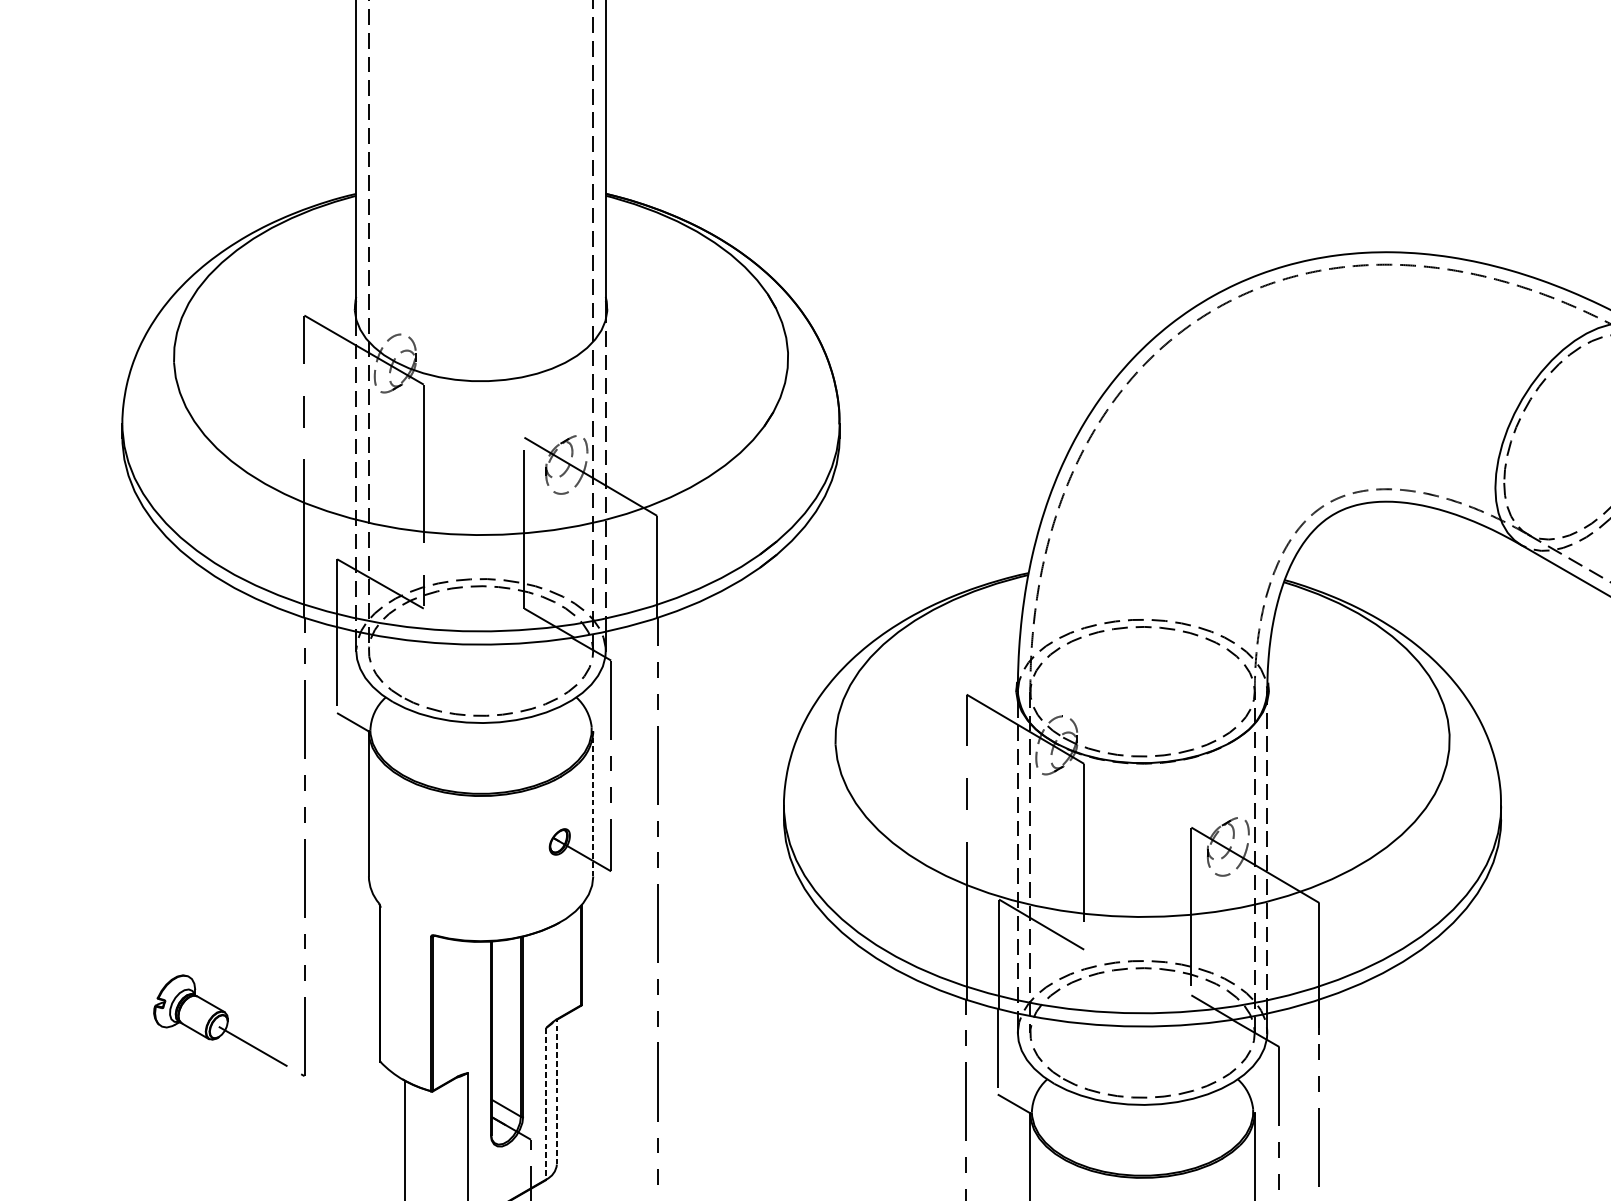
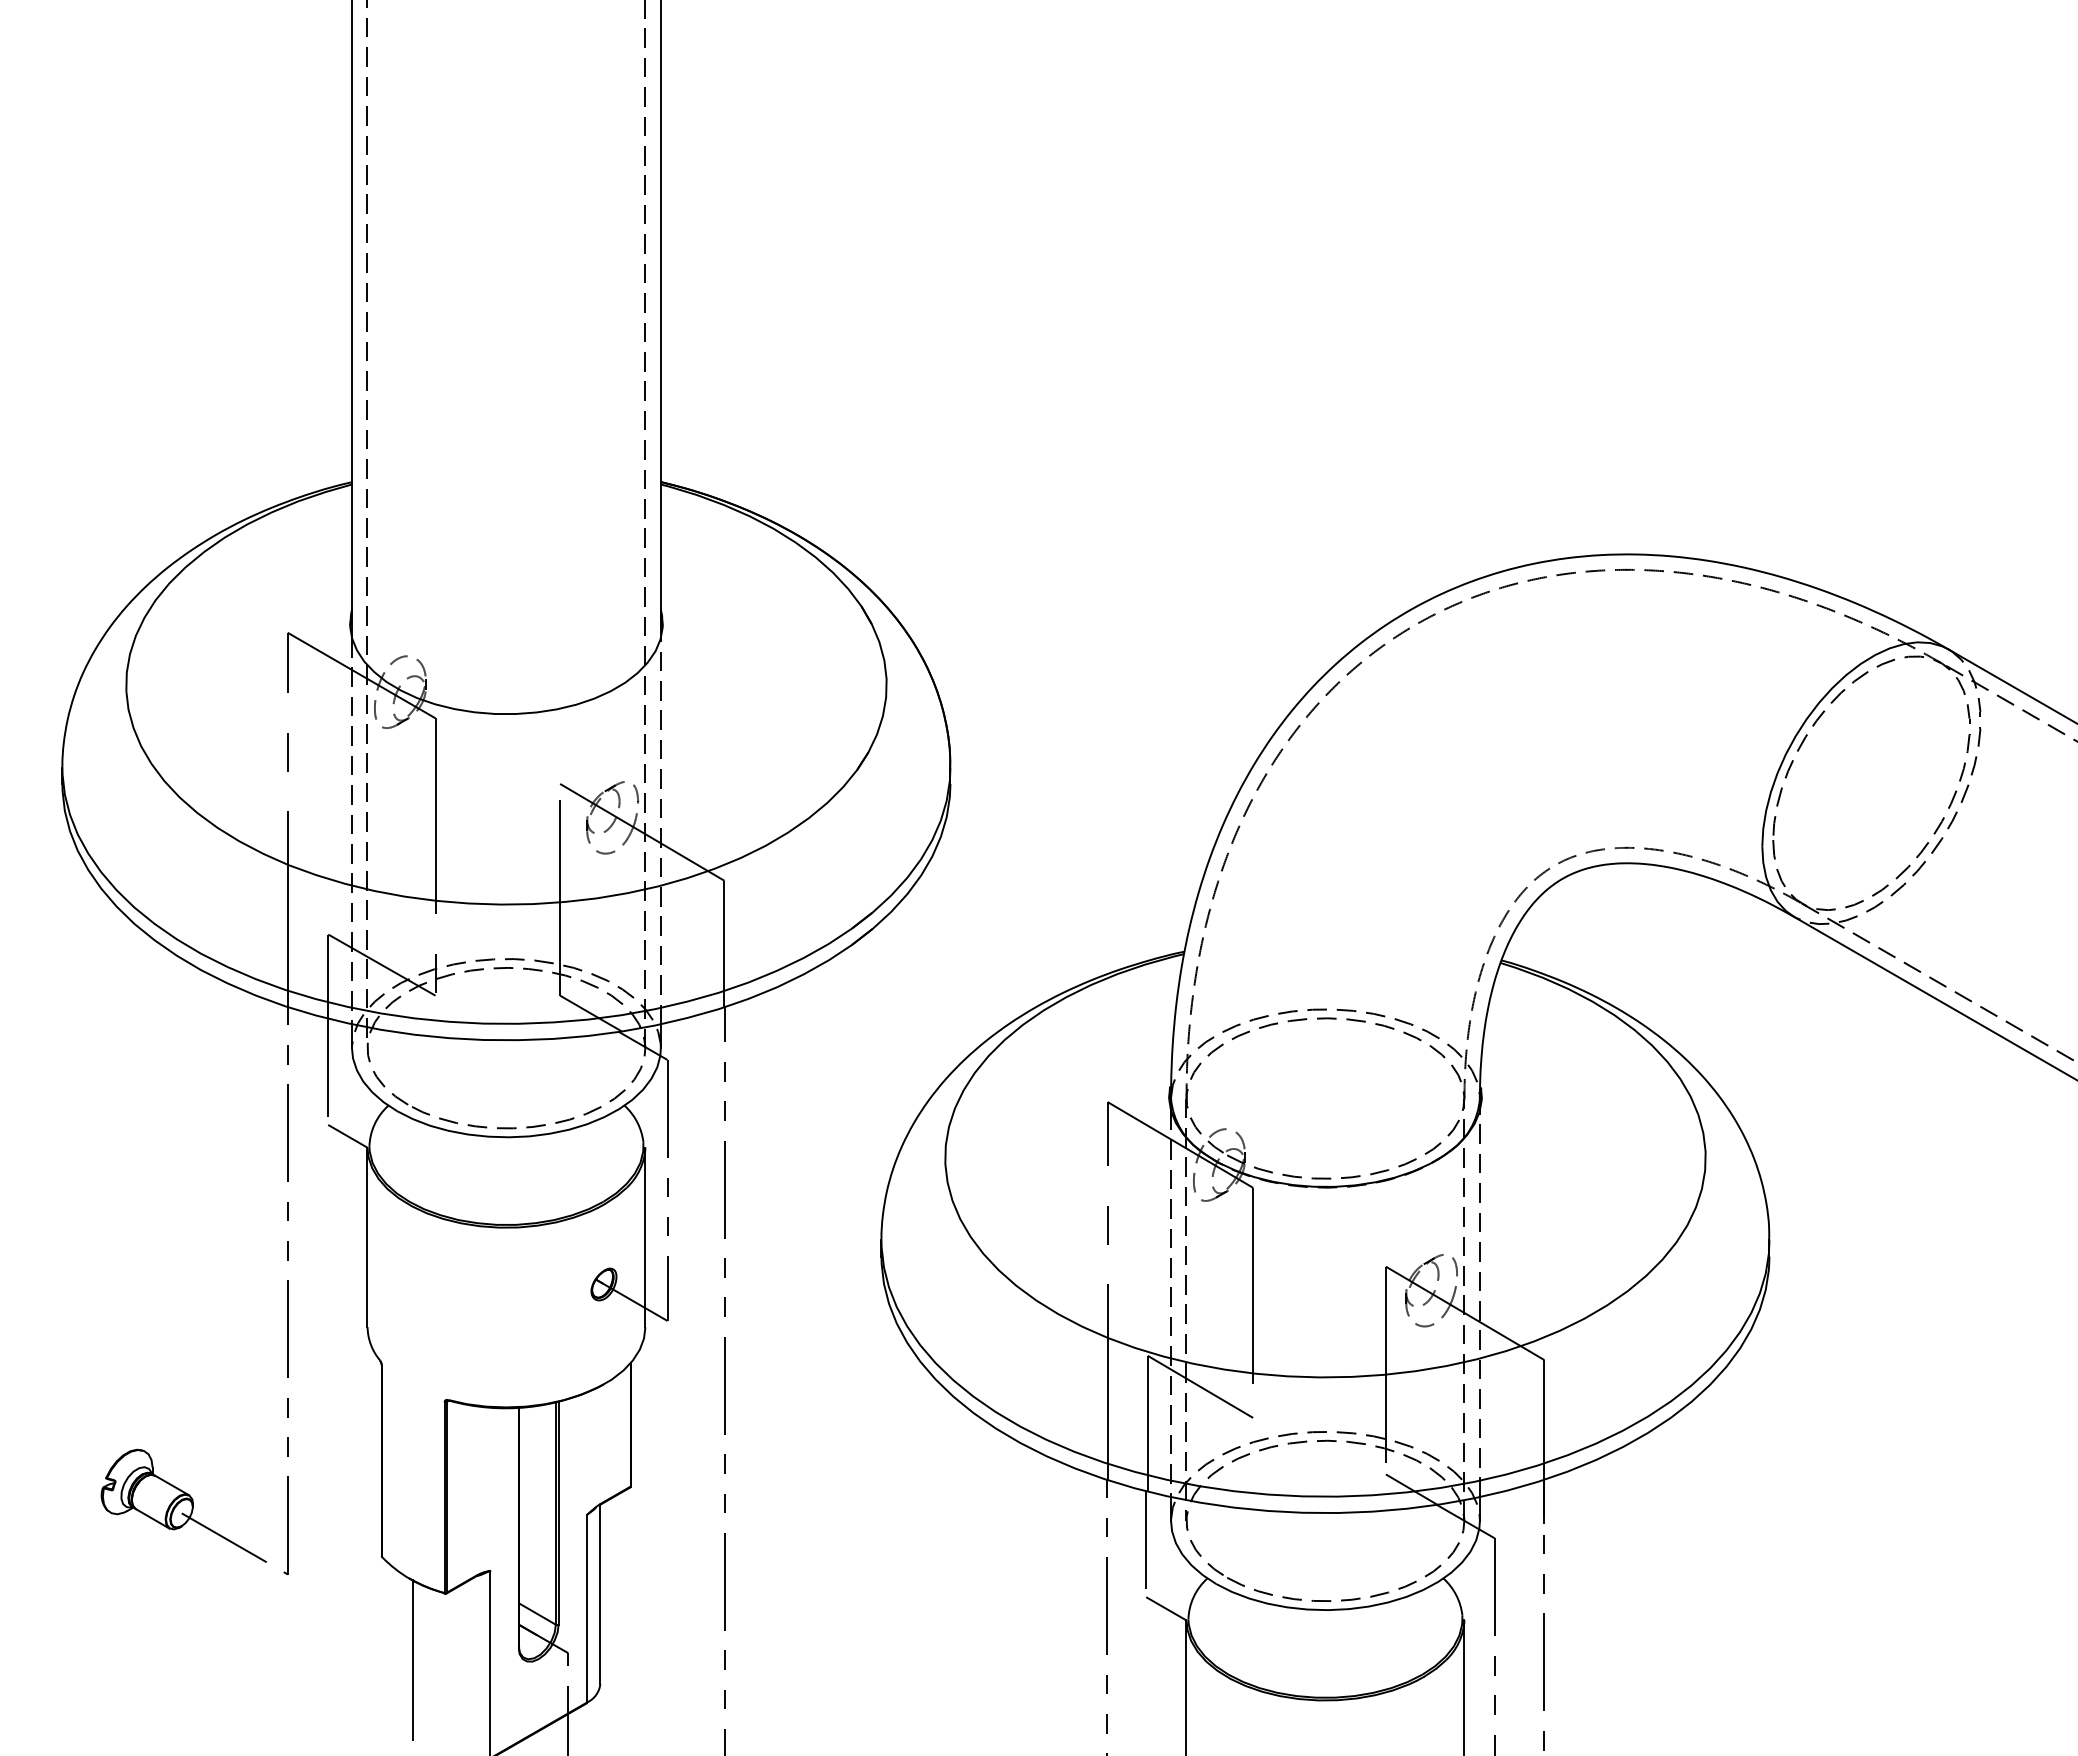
line: (593, 803) -> (645, 1237), dashed -> solid
line: (557, 1092) -> (600, 1594), dashed -> solid
line: (546, 1103) -> (587, 1608), dashed -> solid

